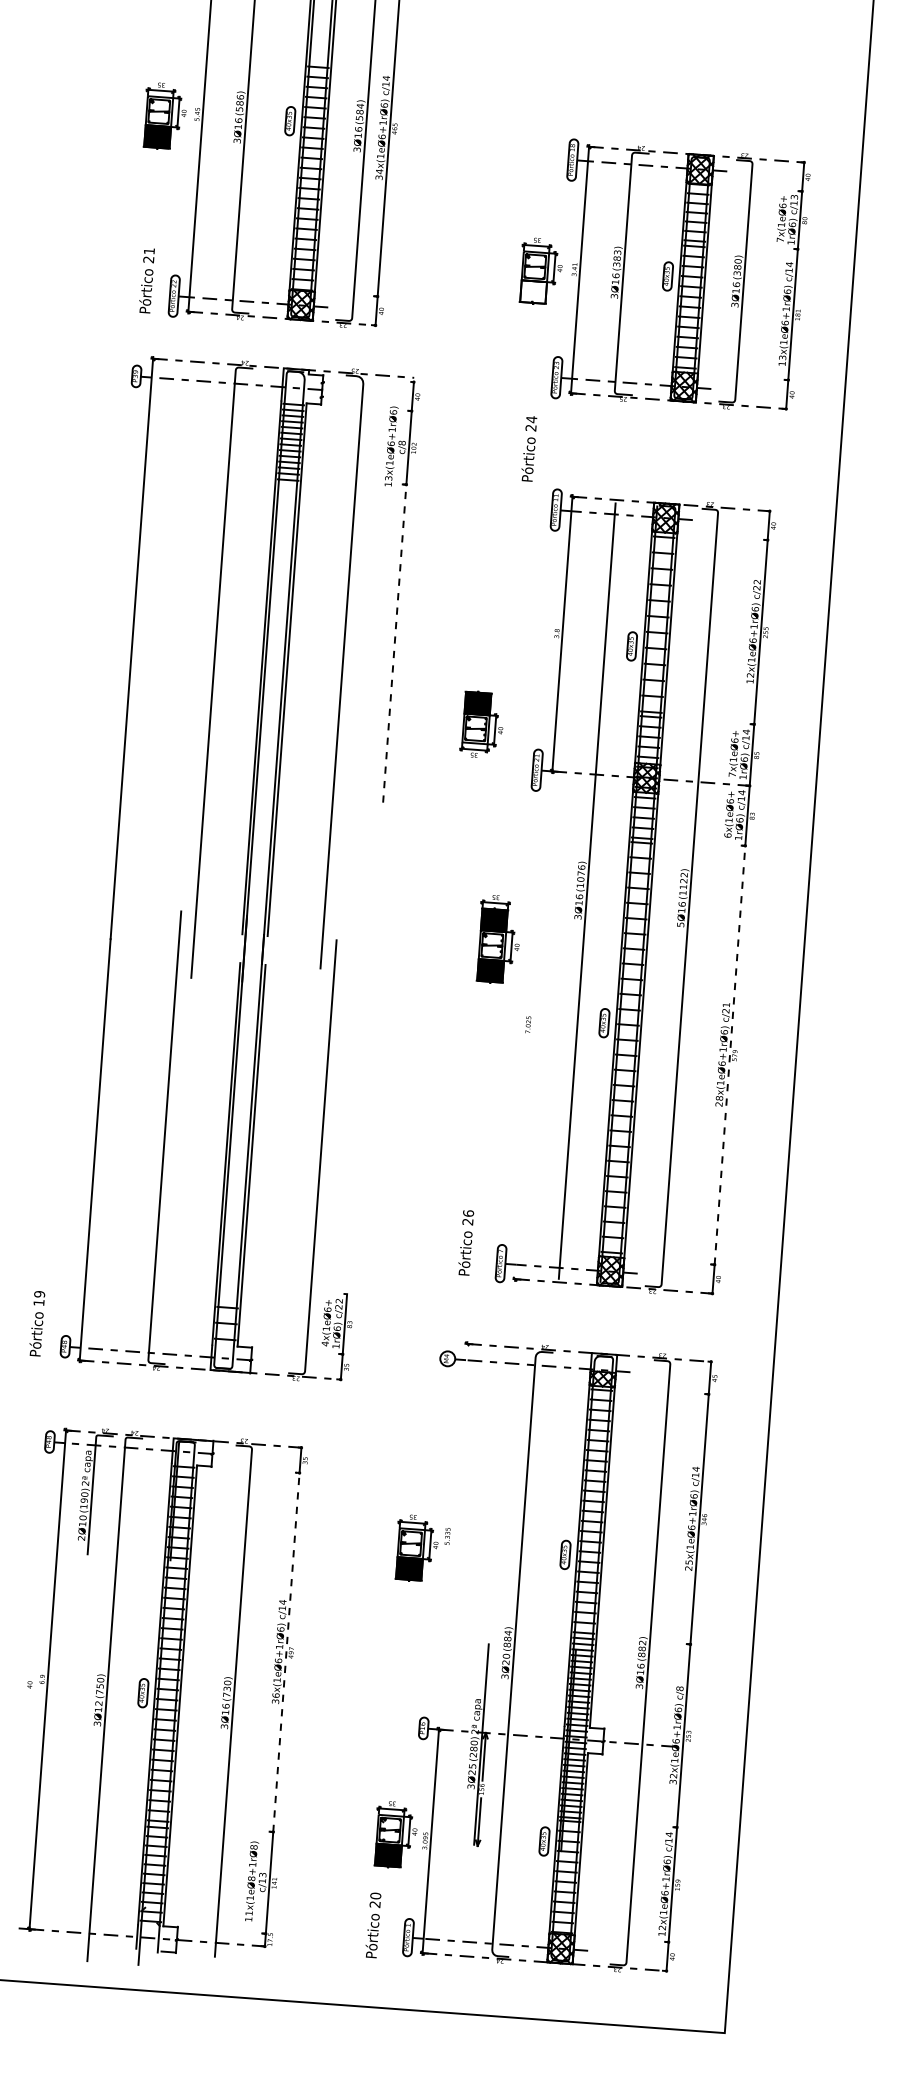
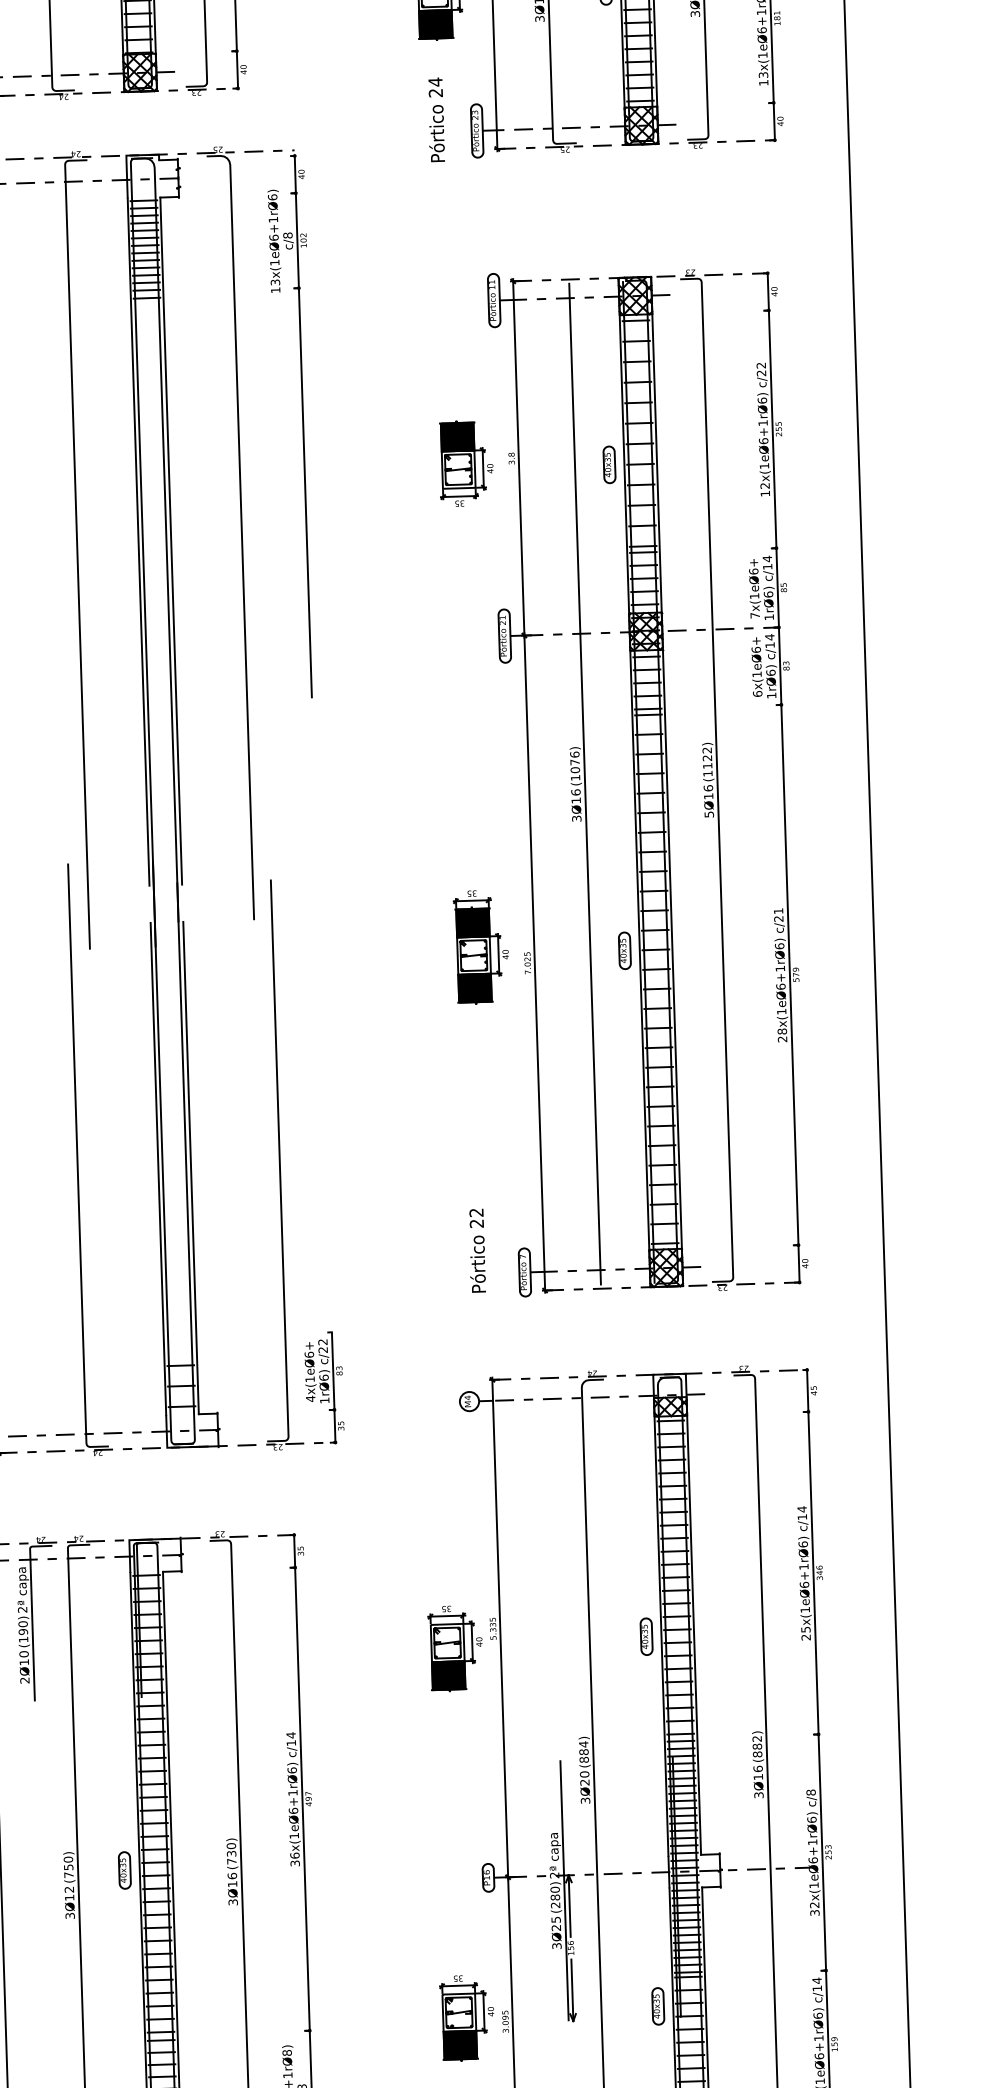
fill: (533, 291) -> (435, 23), added
text: (529, 448) -> (436, 119), moved
line: (394, 641) -> (304, 490), dashed -> solid
part: (481, 723) -> (464, 462), moved
part: (497, 939) -> (479, 947), moved
line: (533, 1025) -> (534, 963), added
line: (730, 1052) -> (790, 971), dashed -> solid
text: (468, 1213) -> (476, 1212), 26 -> 22
line: (453, 1536) -> (500, 1628), added
line: (286, 1649) -> (302, 1795), dashed -> solid

